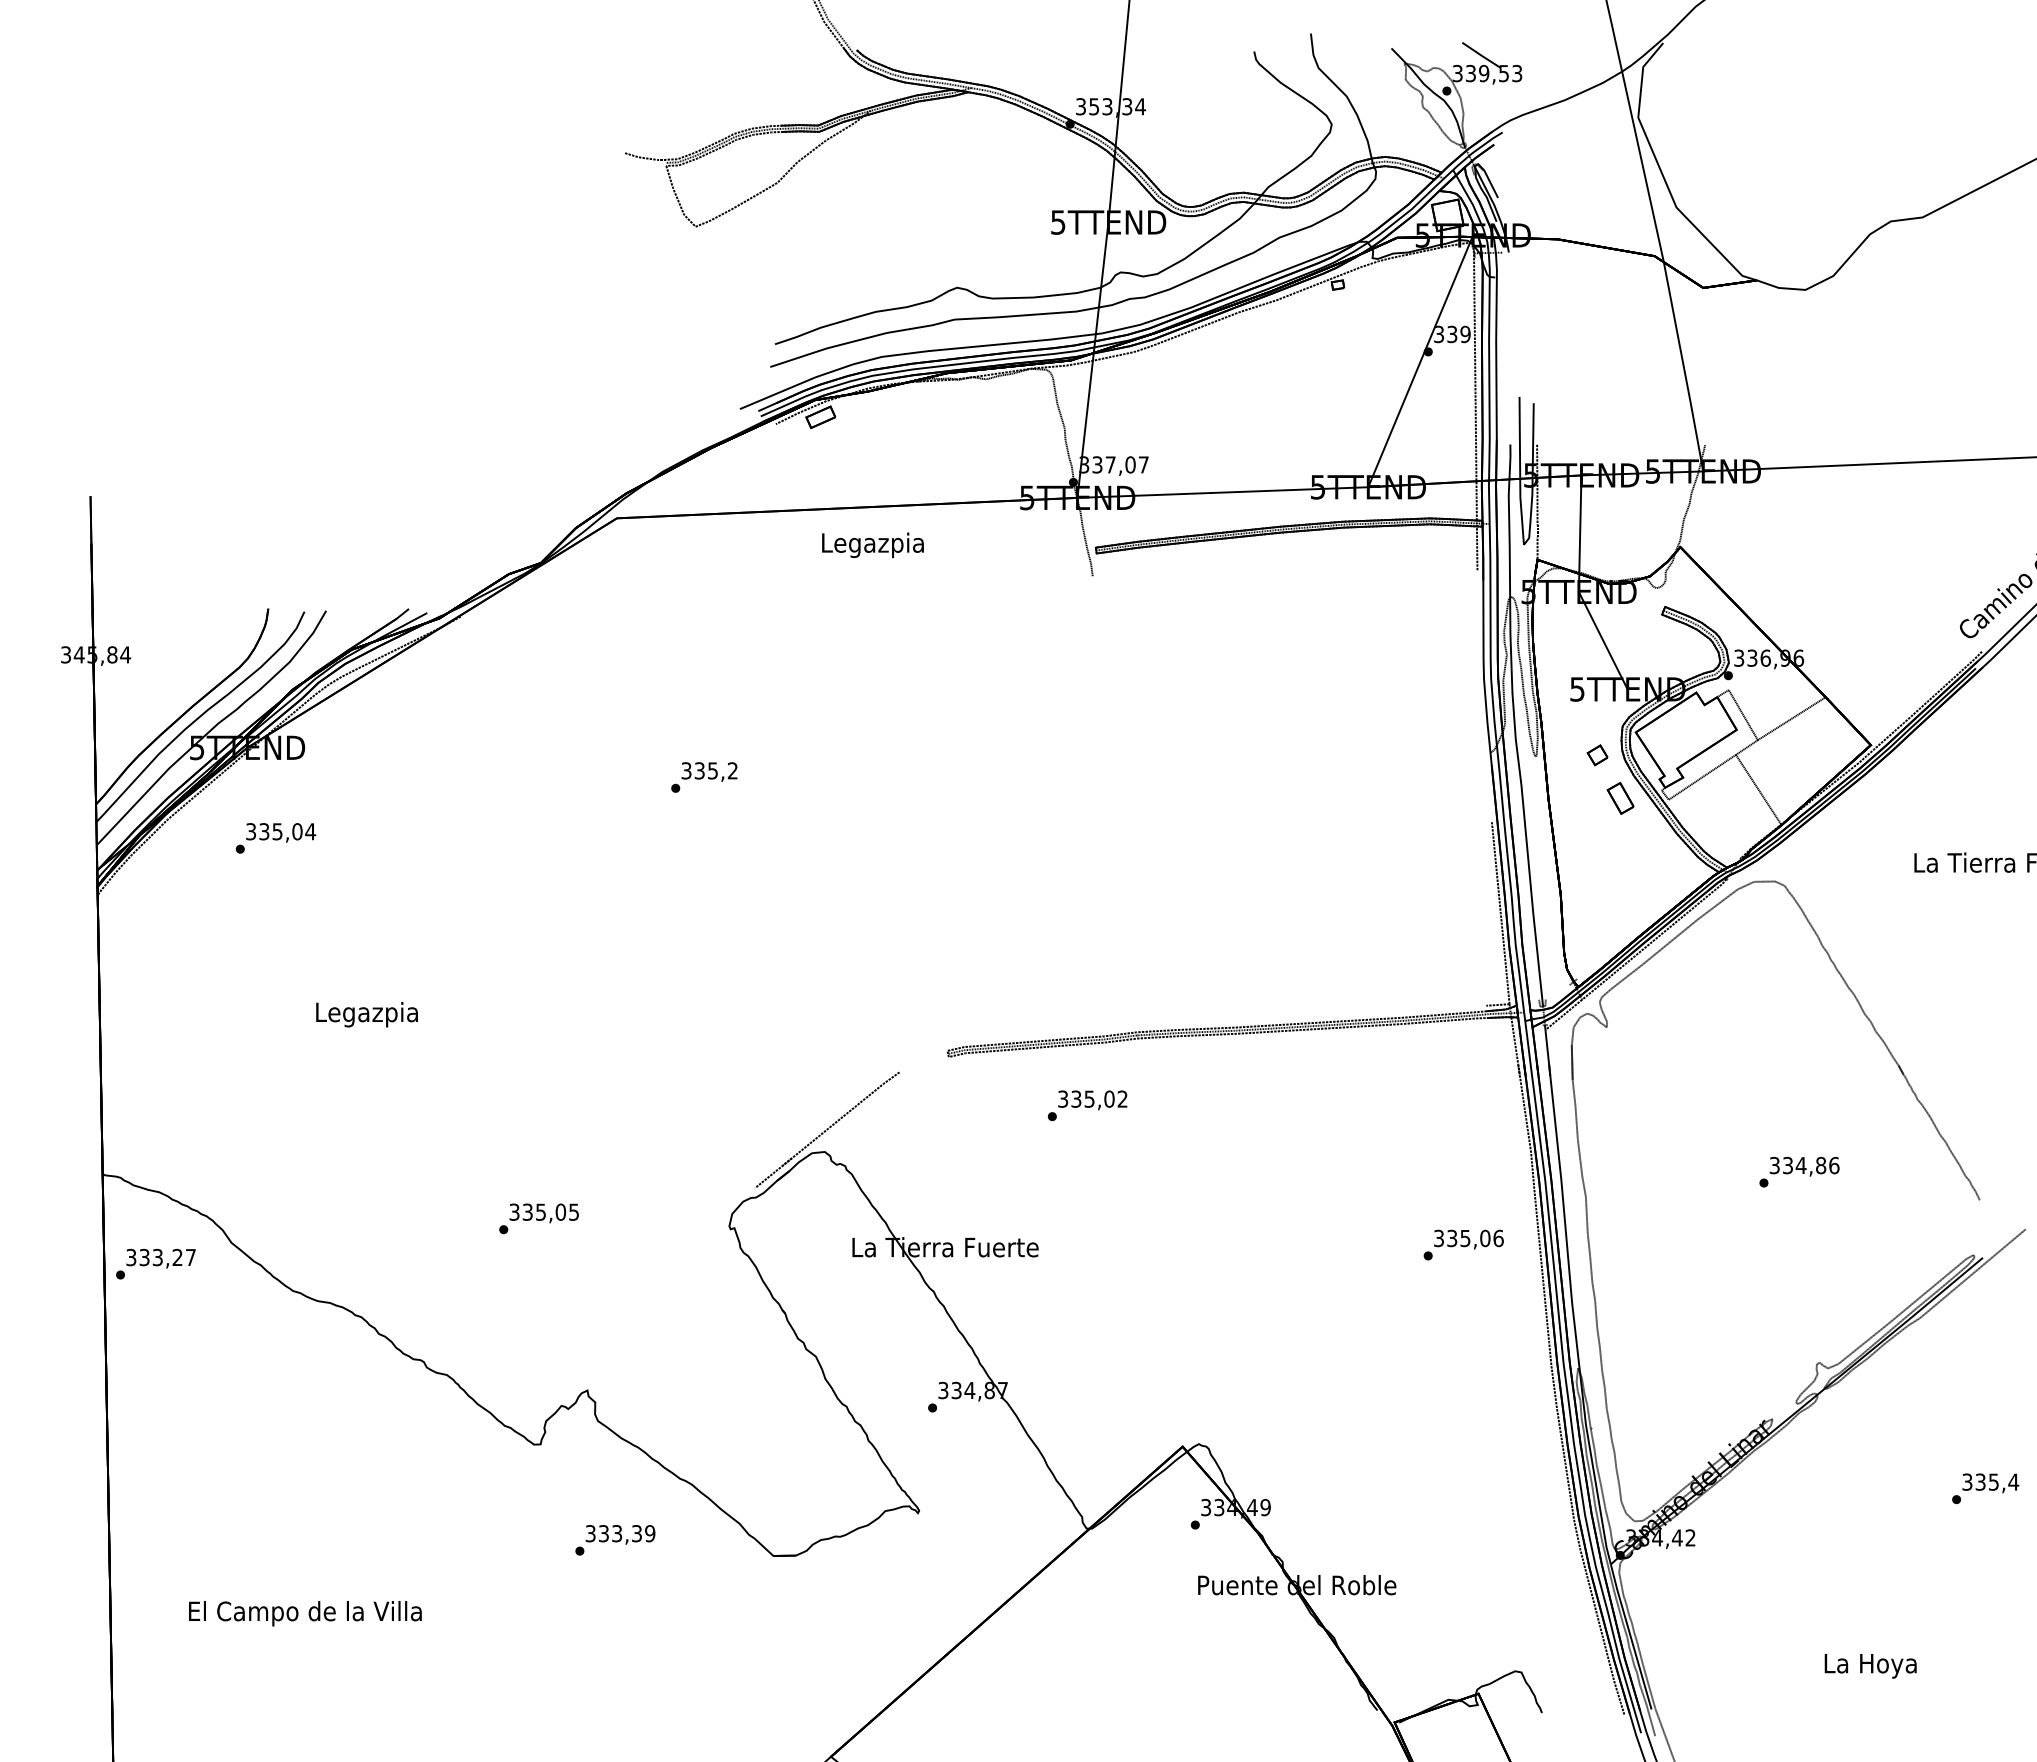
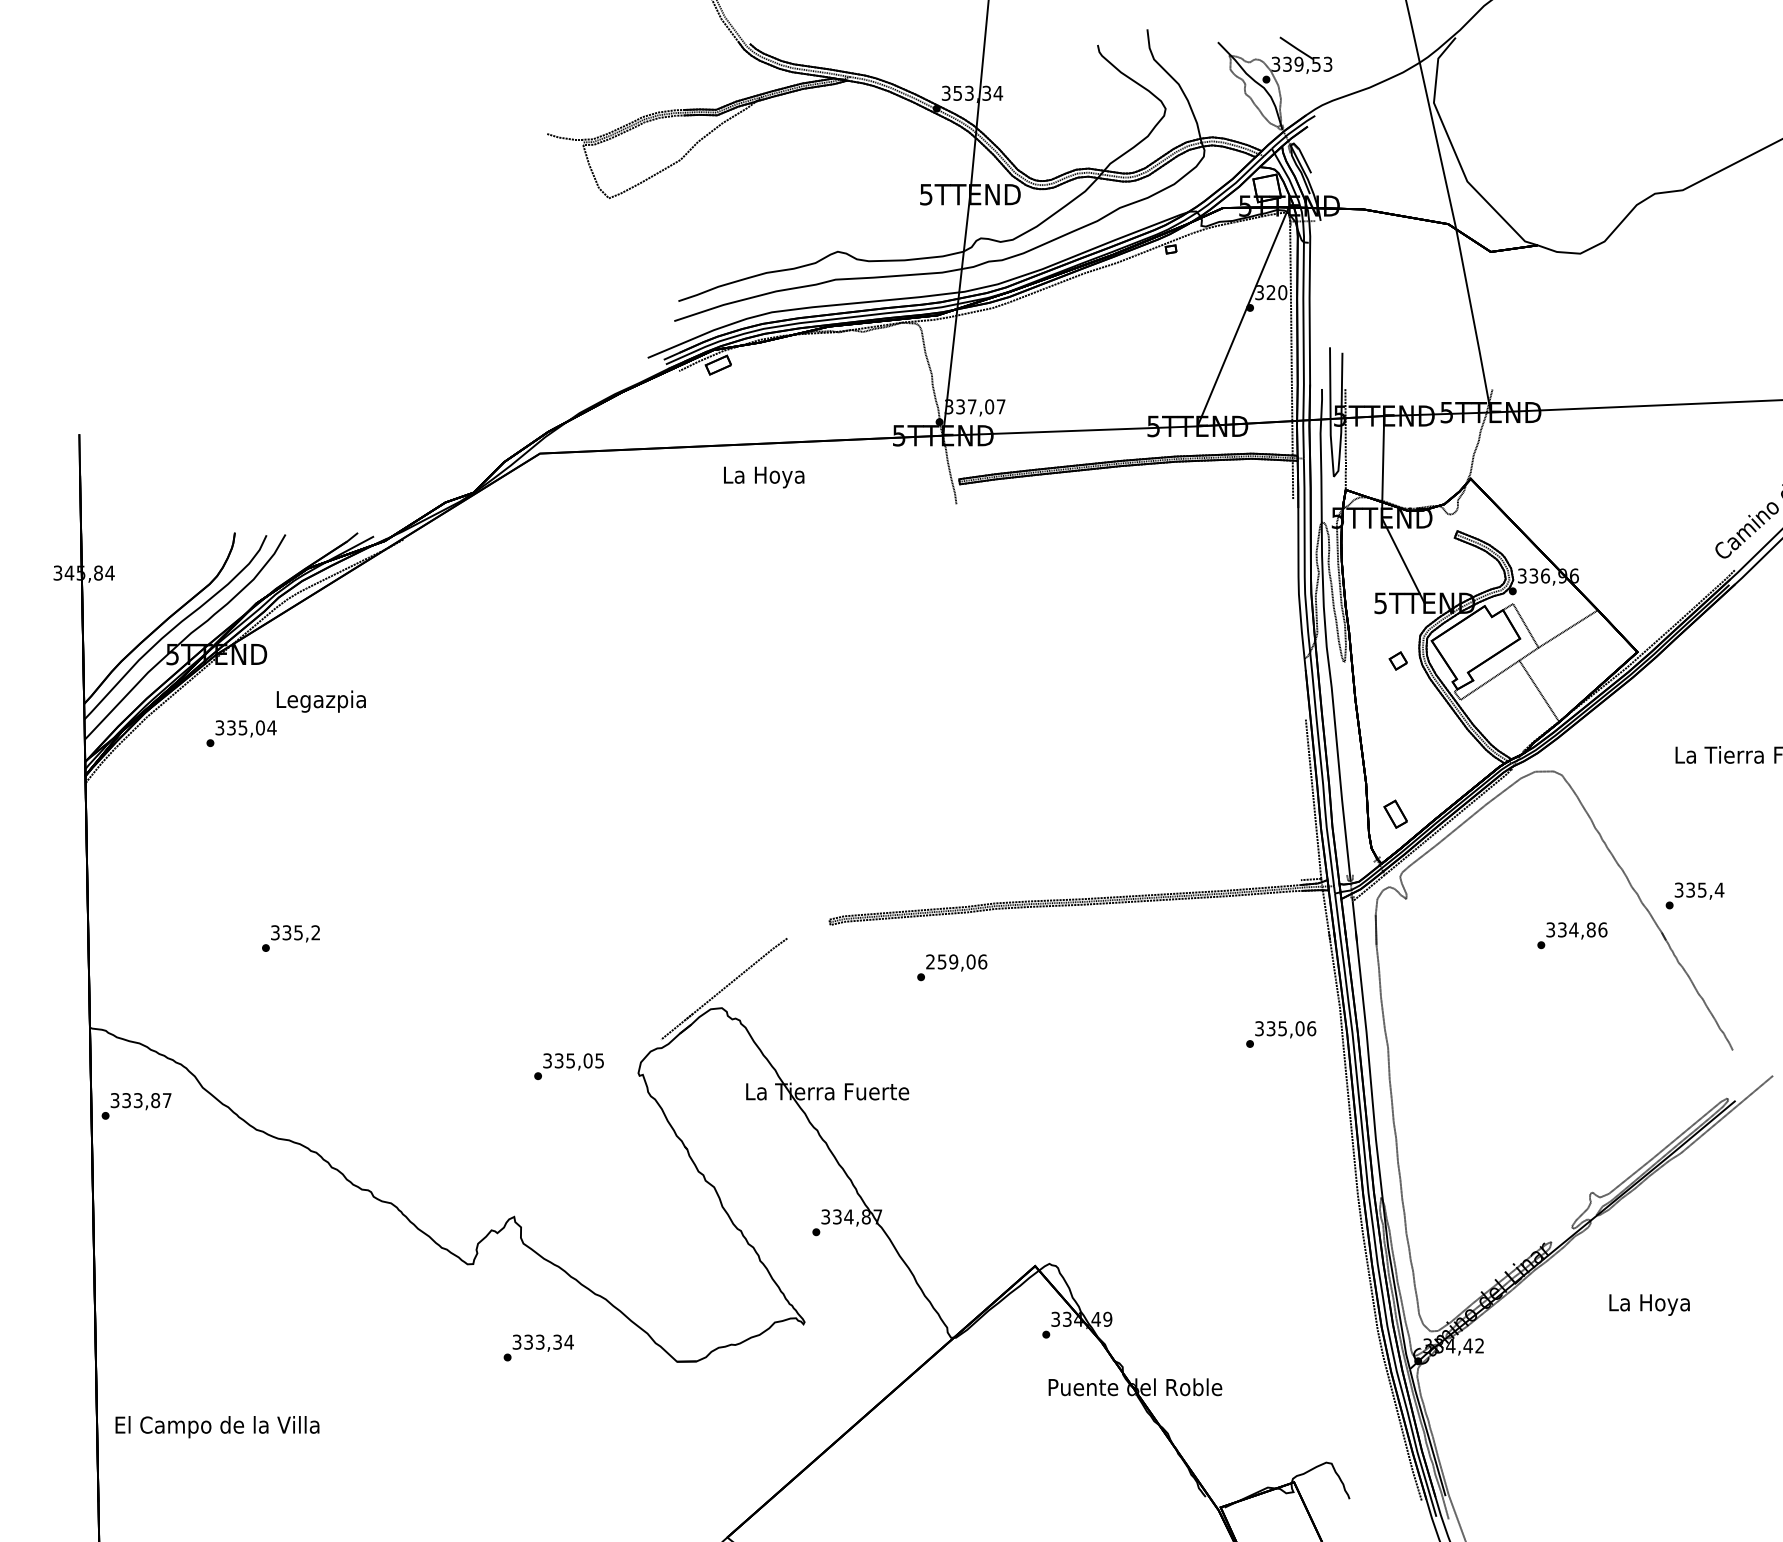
text: (1458, 334) -> (1276, 292), 339 -> 320
text: (872, 545) -> (763, 477), Legazpia -> La Hoya
text: (704, 777) -> (291, 938), moved
part: (1620, 798) -> (1395, 814), moved
text: (366, 1014) -> (320, 701), moved
text: (1092, 1098) -> (956, 961), 335,02 -> 259,06
text: (1799, 1171) -> (1572, 935), moved
text: (538, 1218) -> (568, 1066), moved
text: (1463, 1244) -> (1280, 1033), moved
text: (177, 1257) -> (155, 1100), 333,27 -> 333,87
text: (1985, 1488) -> (1694, 895), moved
text: (649, 1533) -> (568, 1342), 333,39 -> 333,34
text: (305, 1613) -> (217, 1426), moved
text: (1870, 1666) -> (1649, 1305), moved

